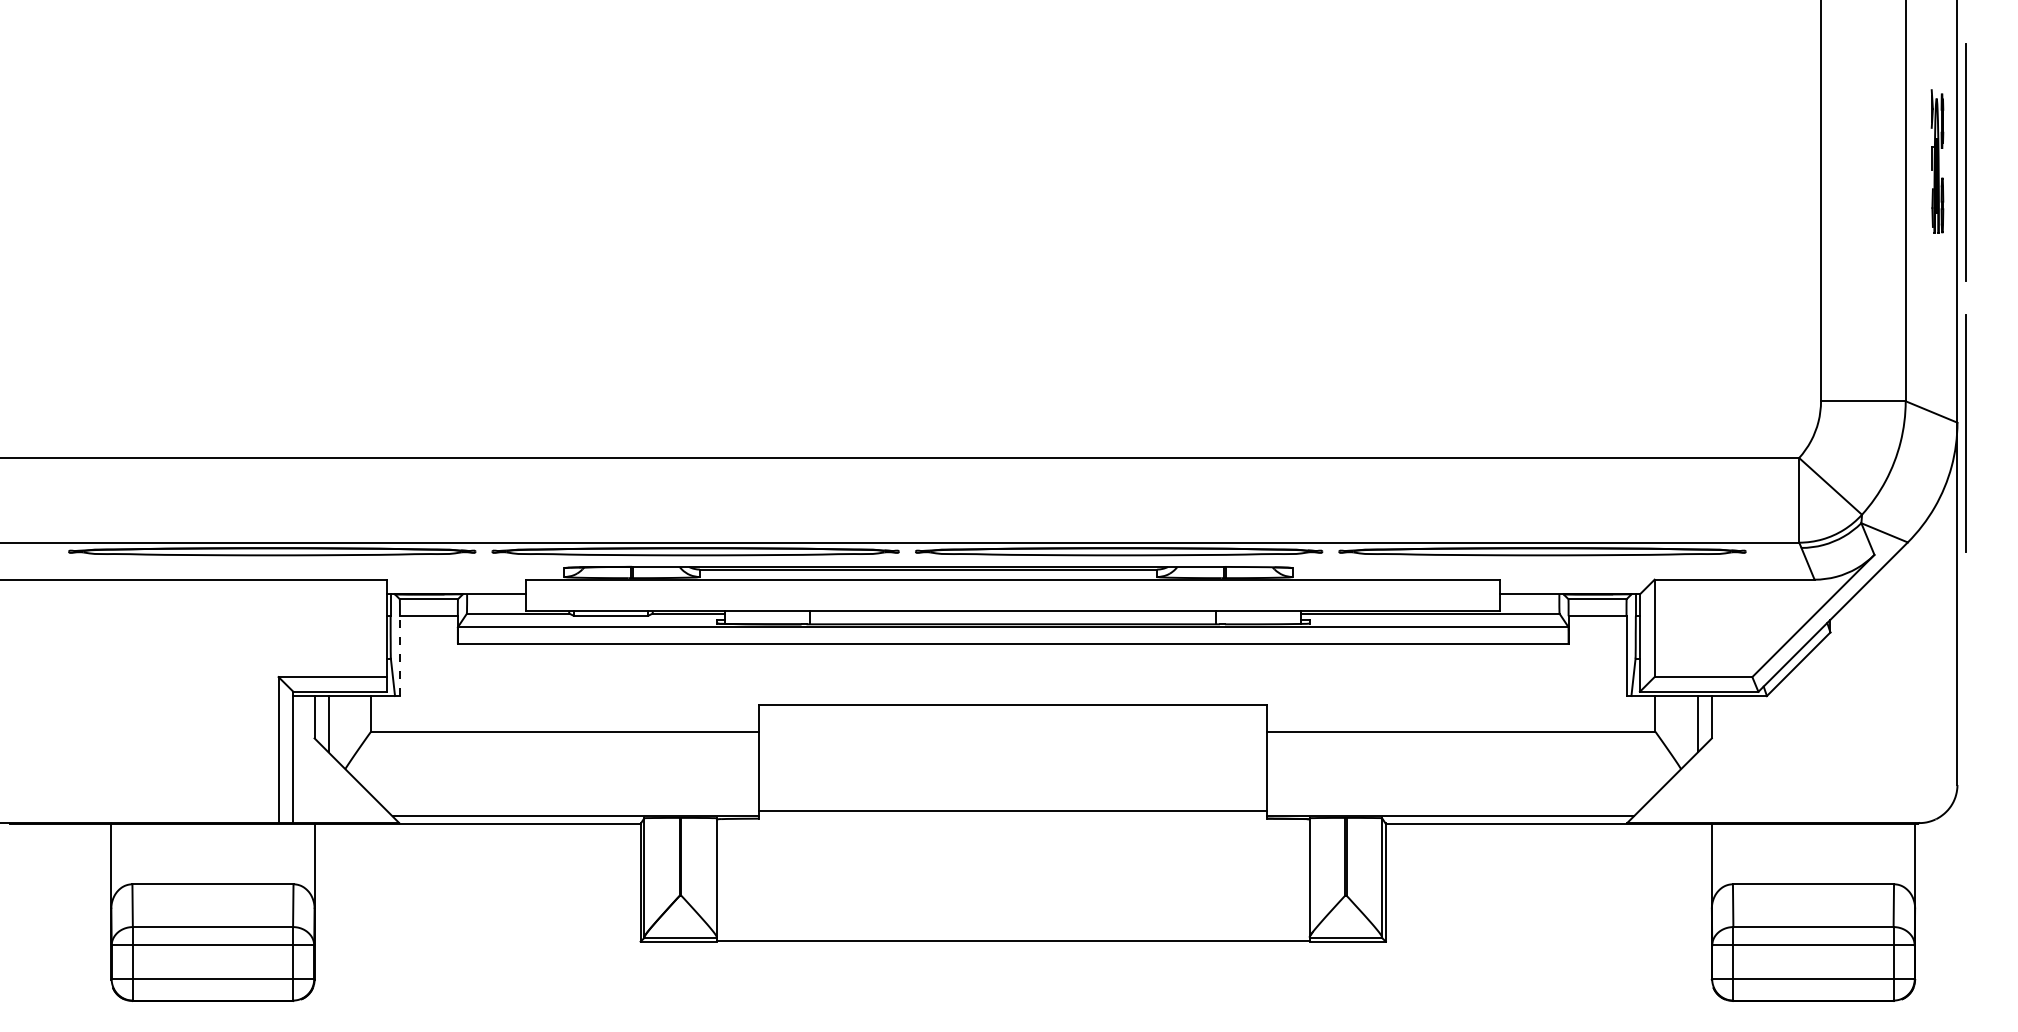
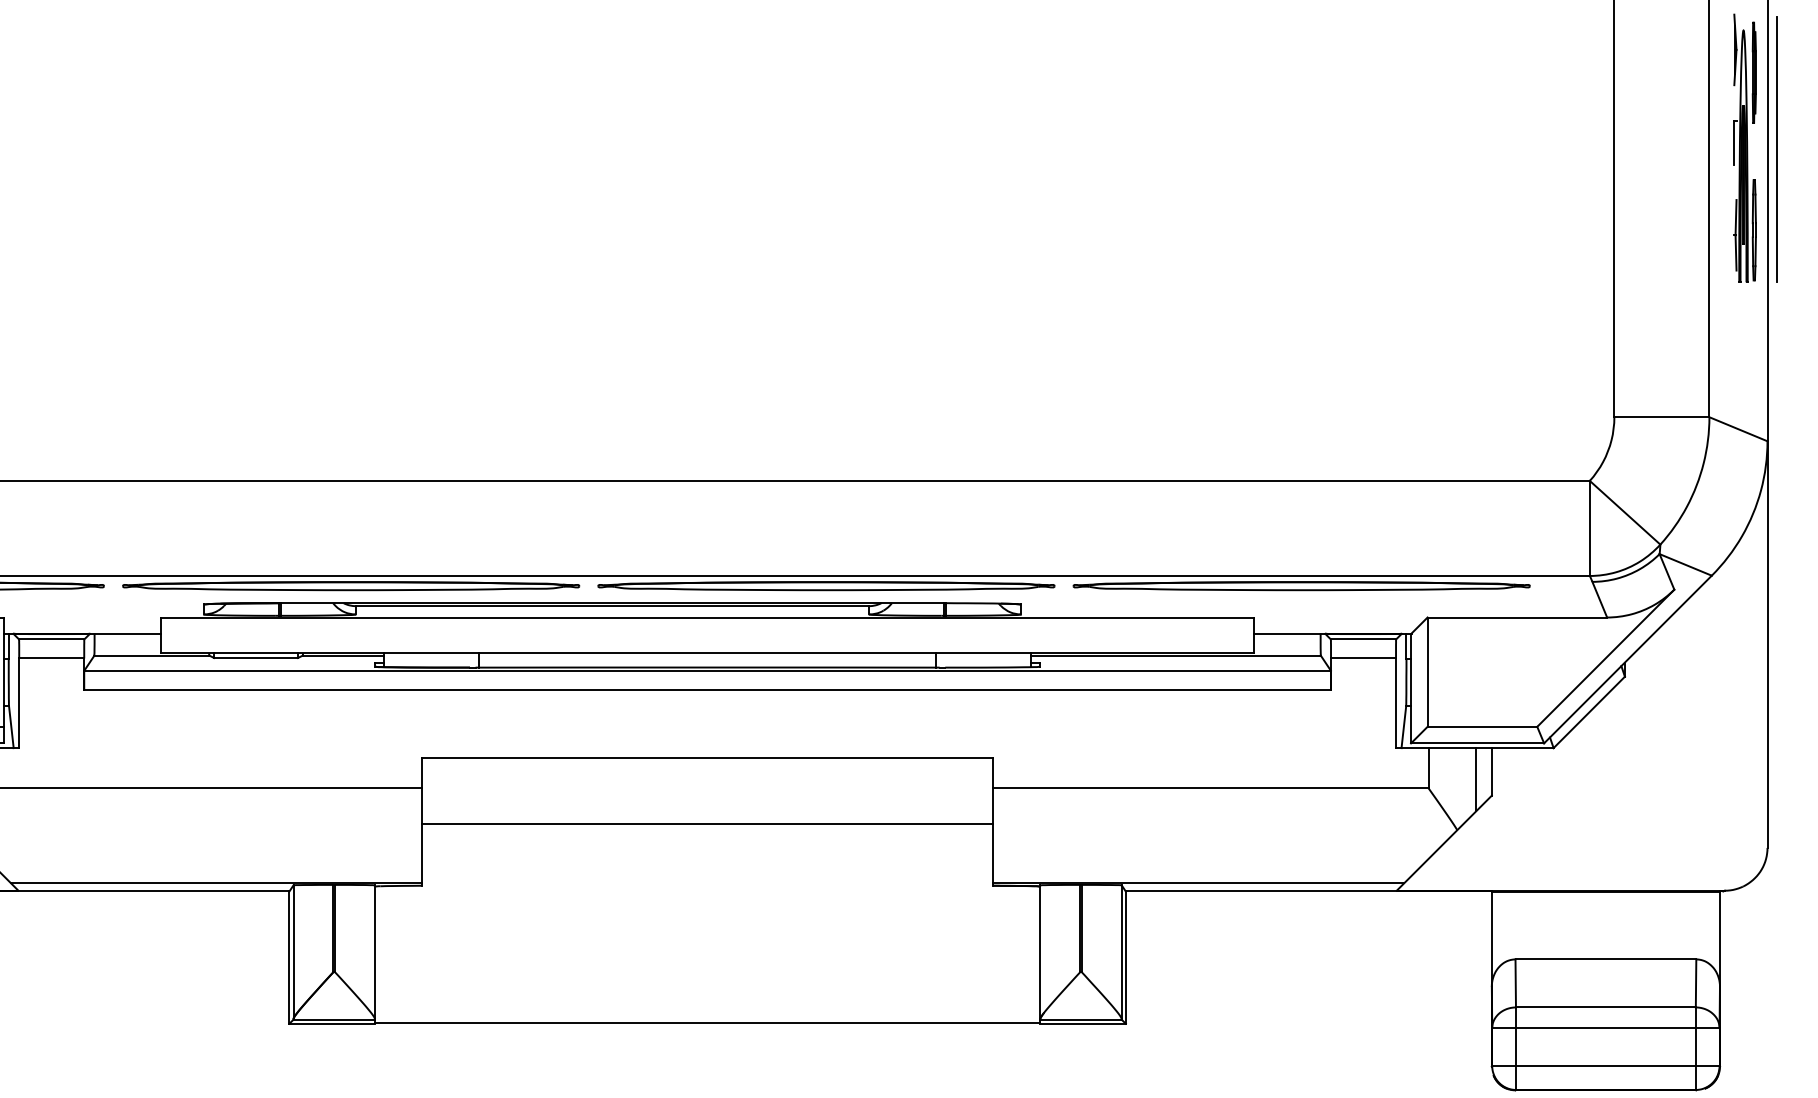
part: (1937, 161) -> (1745, 148), size x1.67
line: (1965, 433) -> (1776, 453), removed
line: (399, 656) -> (18, 703), dashed -> solid
line: (1013, 810) -> (707, 823), moved

